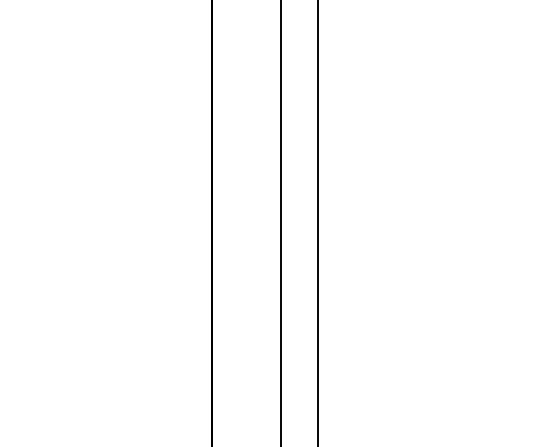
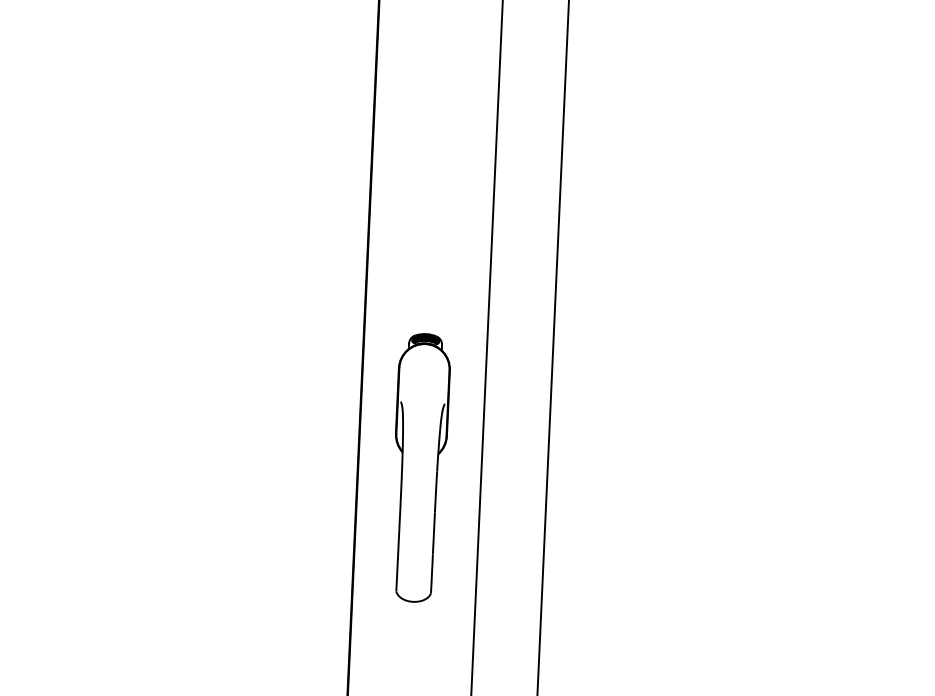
part: (246, 339) -> (420, 467), added

